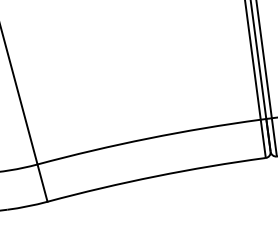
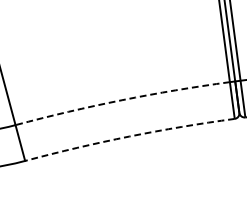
arc: (148, 138) -> (122, 100), solid -> dashed
arc: (155, 176) -> (128, 136), solid -> dashed

